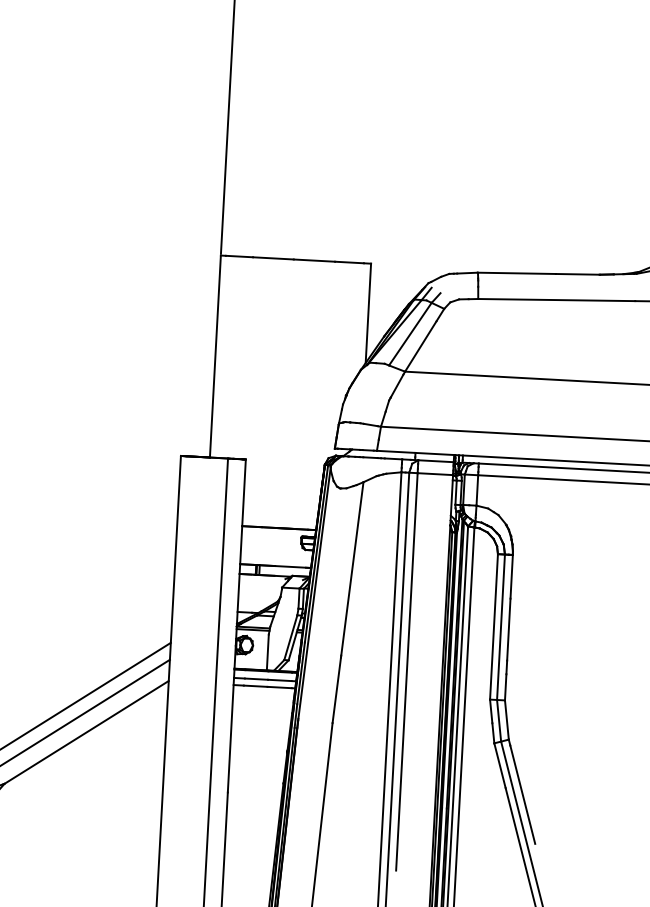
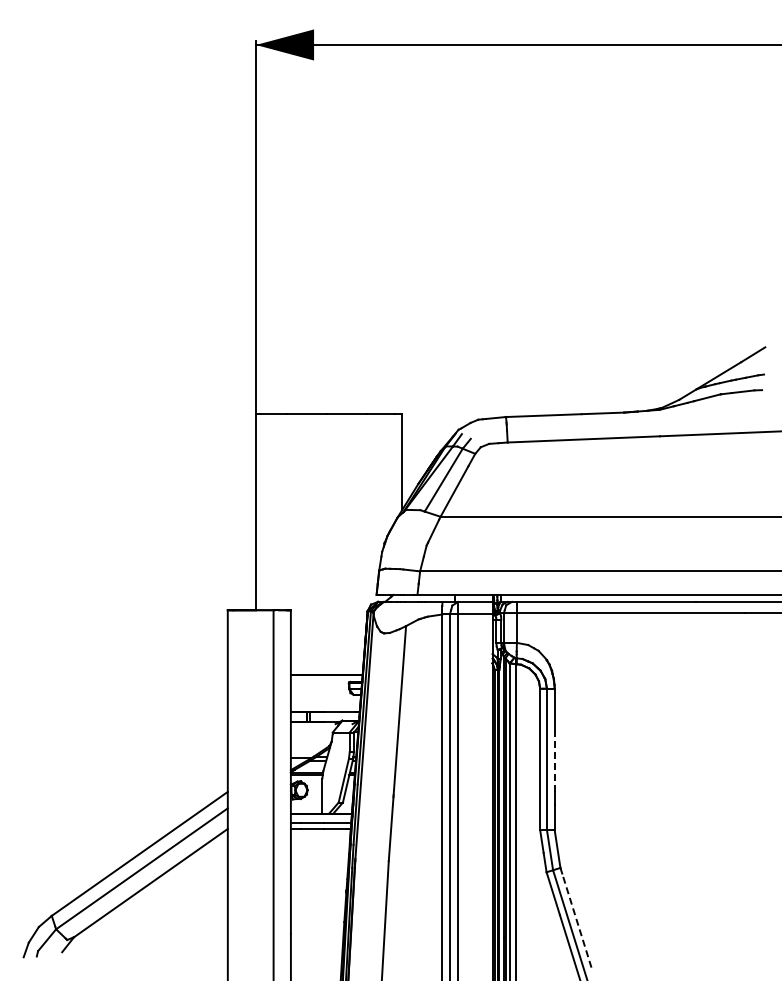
line: (508, 628) -> (554, 760), solid -> dashed
line: (522, 794) -> (576, 920), solid -> dashed

